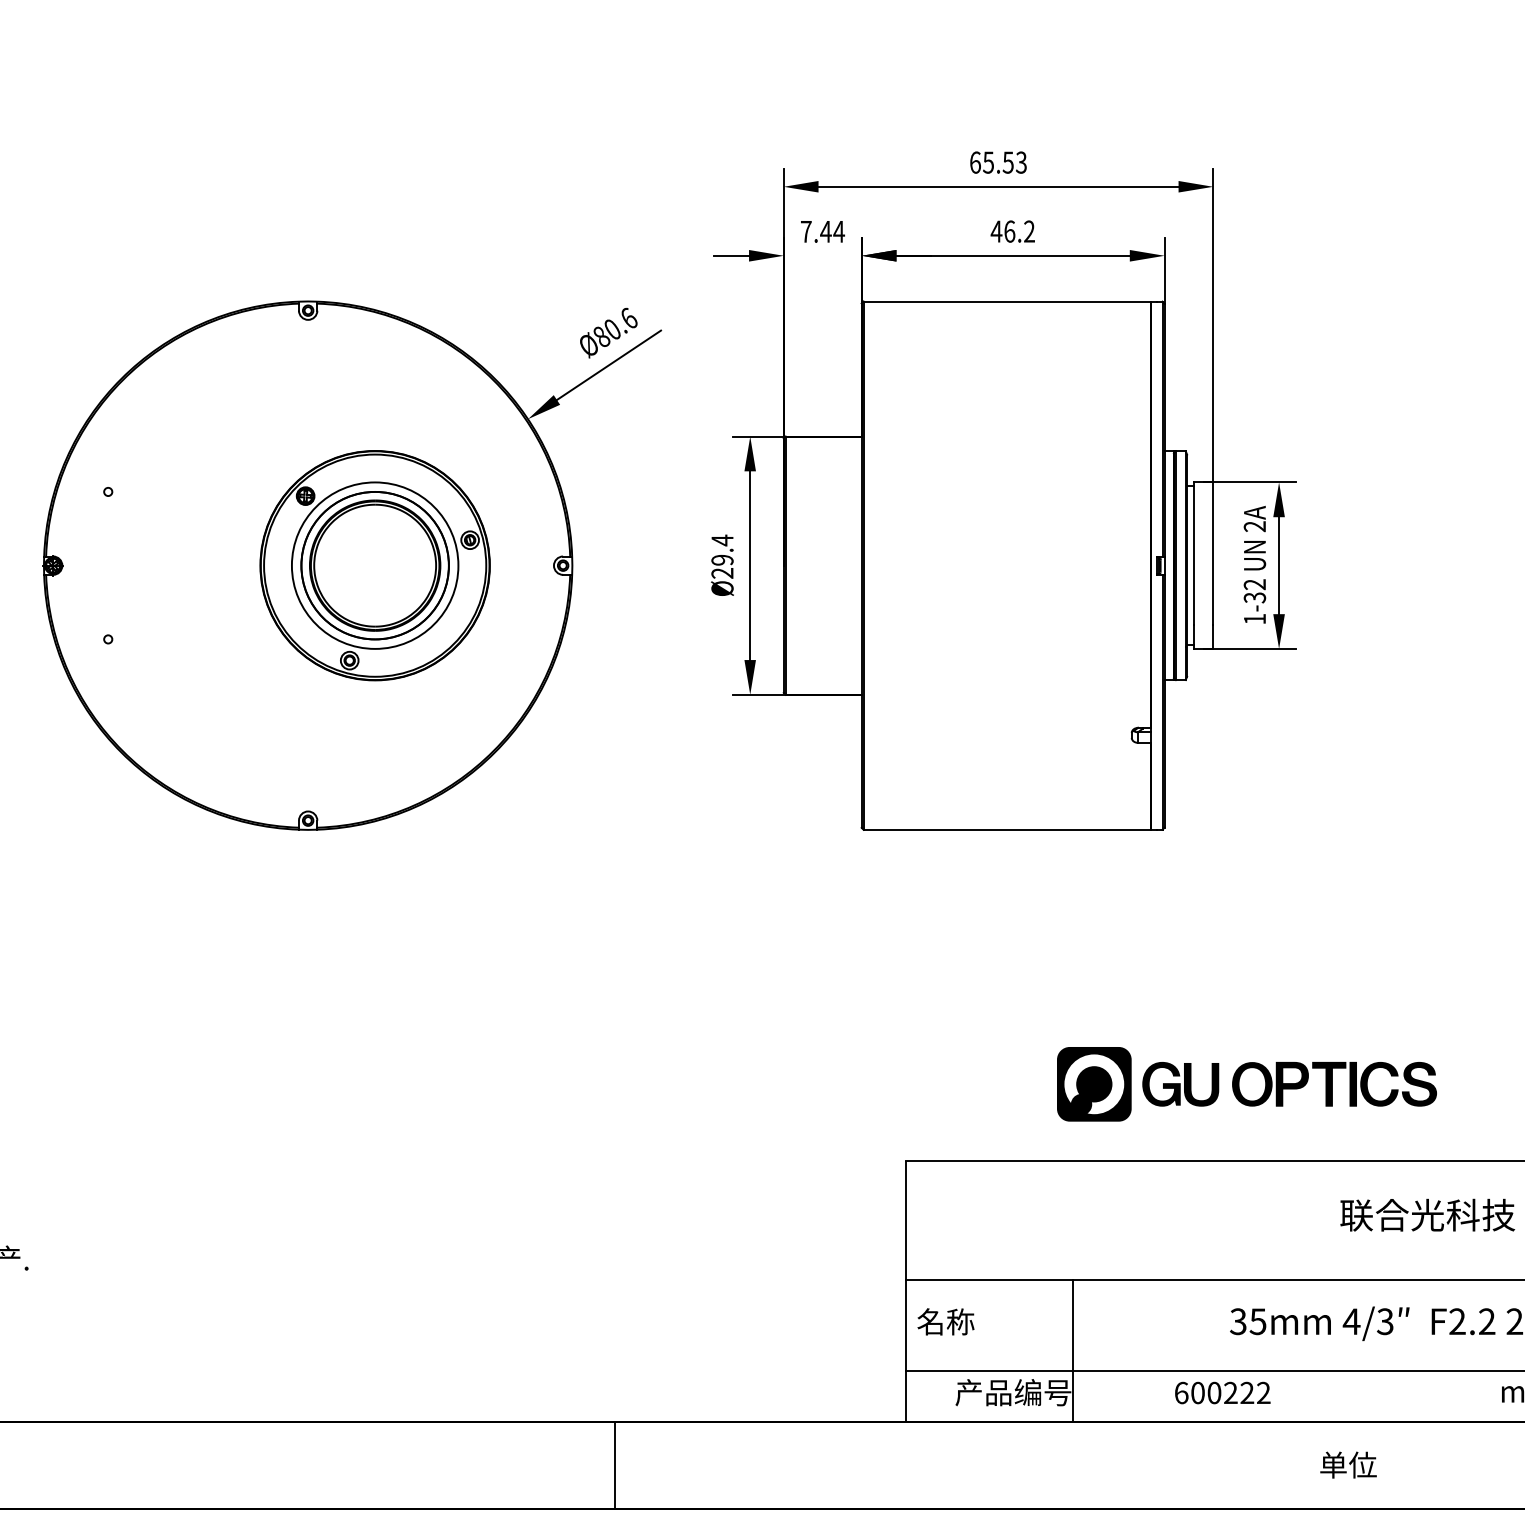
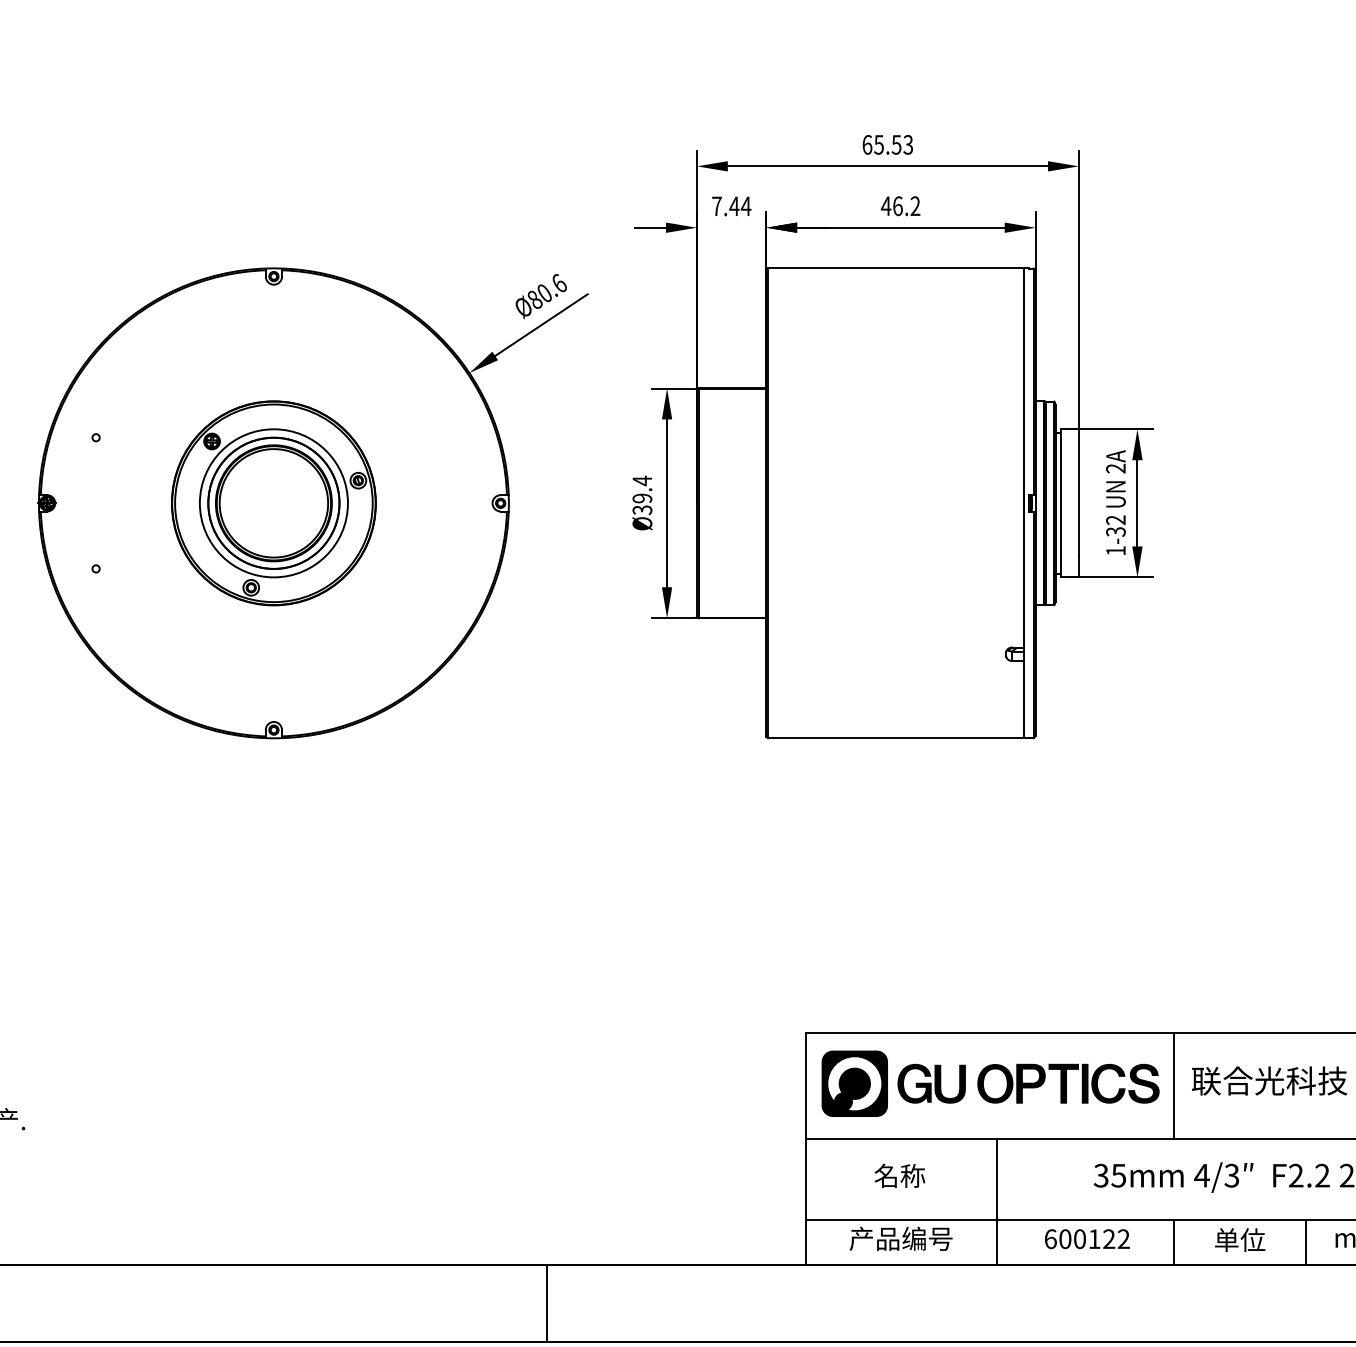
part: (374, 565) -> (273, 503), moved
text: (722, 573) -> (642, 510), Ø29.4 -> Ø39.4
part: (1246, 1084) -> (990, 1083), moved
line: (1319, 1220) -> (1173, 1085), added
text: (945, 1321) -> (899, 1175), moved
line: (1073, 1350) -> (997, 1201), moved
text: (1230, 1392) -> (1094, 1238), 600222 -> 600122
line: (1319, 1396) -> (1173, 1242), added
line: (1468, 1396) -> (1305, 1242), added
text: (1348, 1464) -> (1240, 1239), moved

